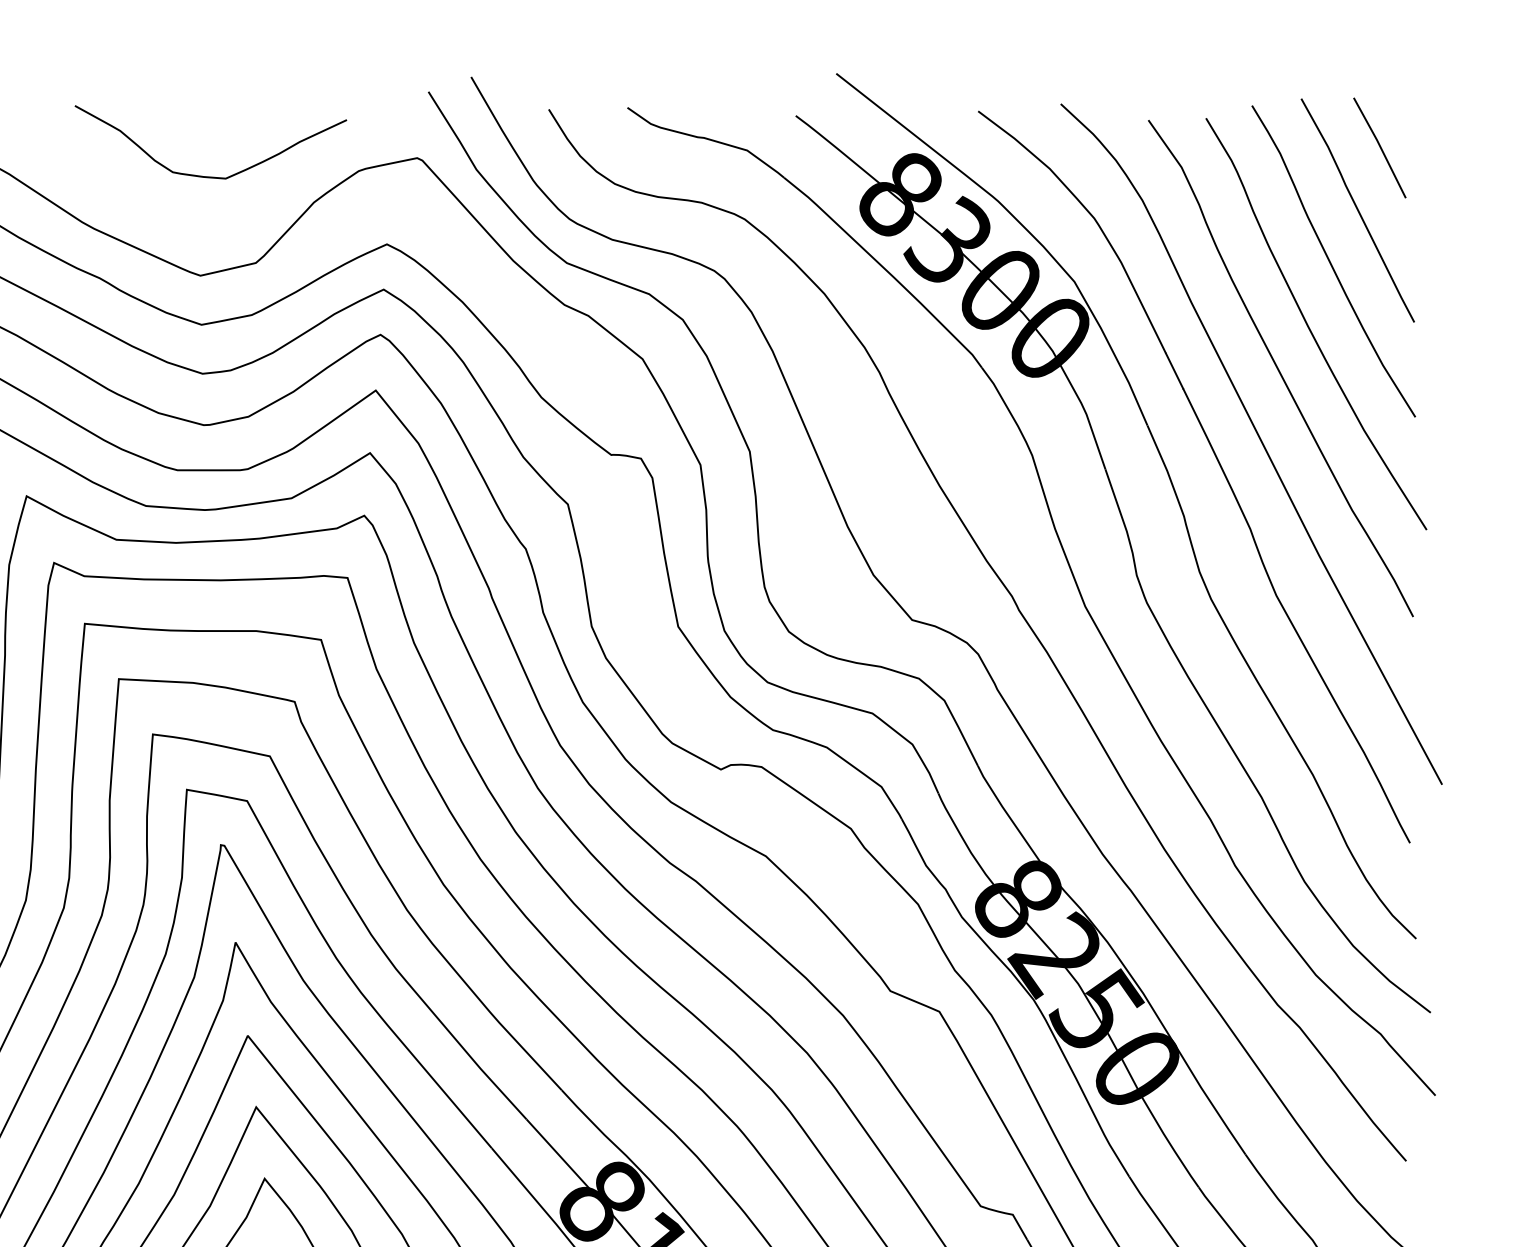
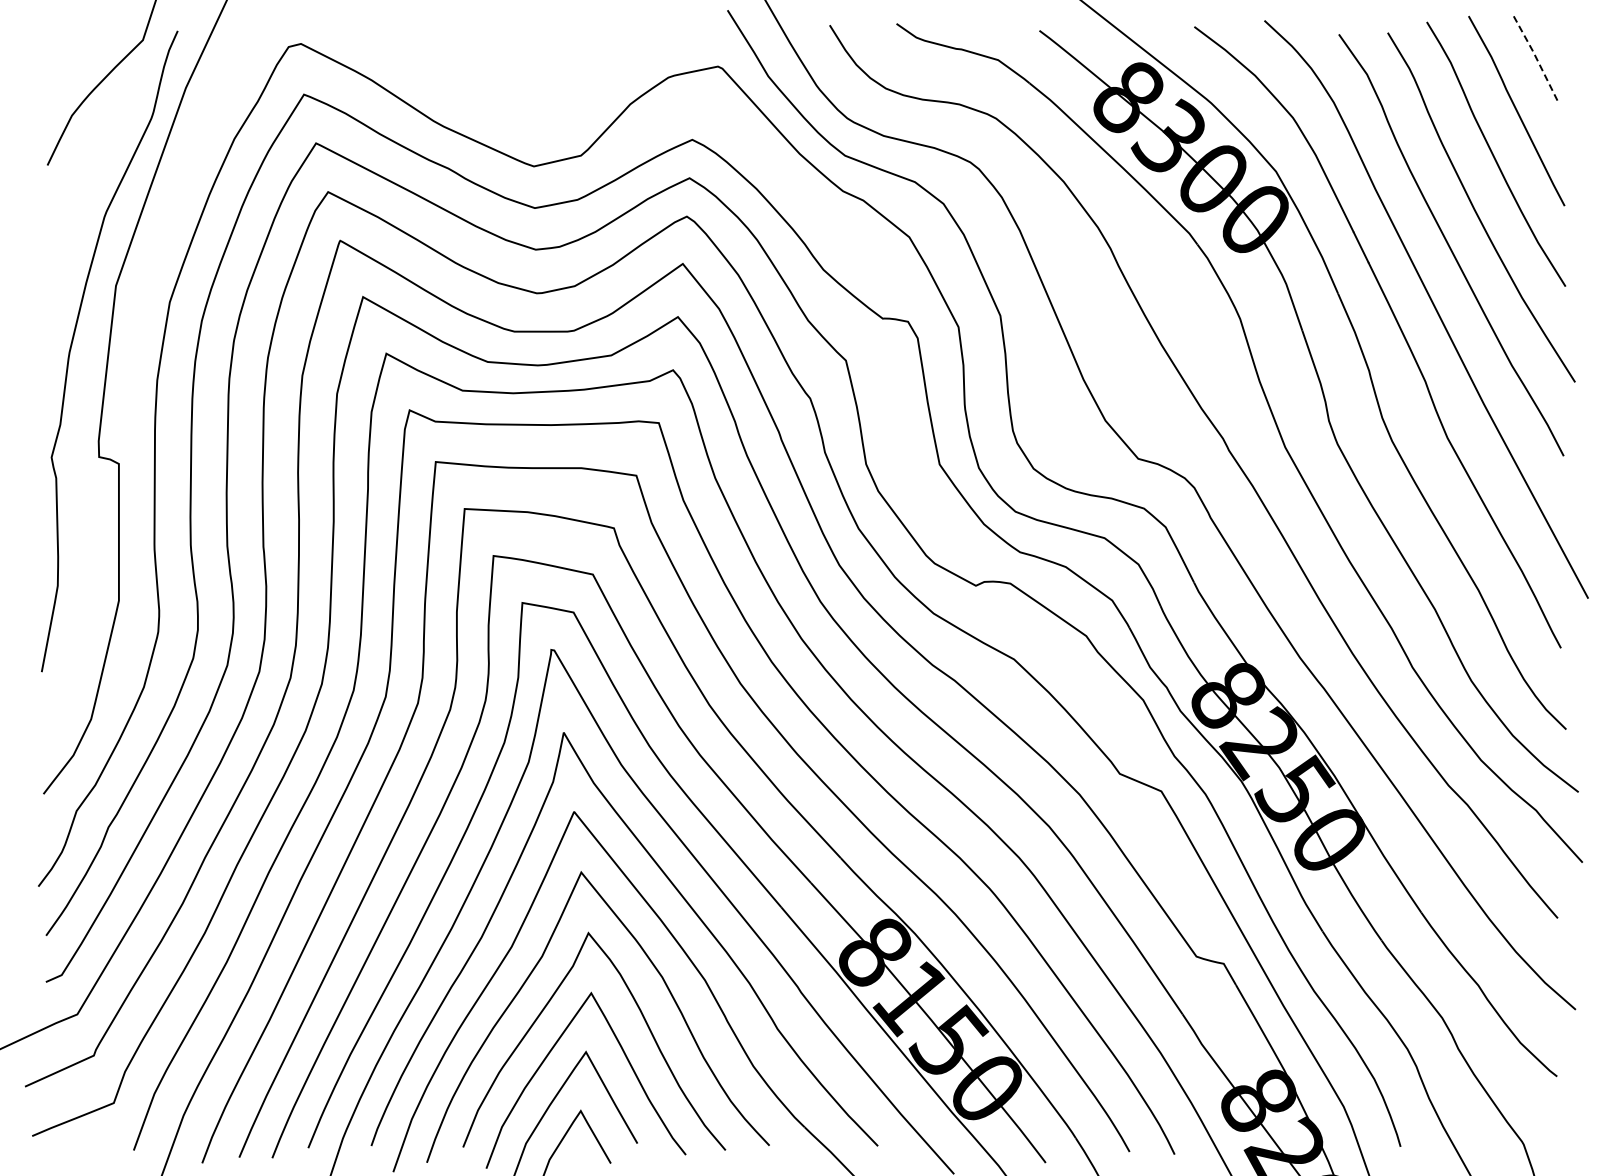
line: (1381, 147) -> (1536, 57), solid -> dashed
curve: (206, 175) -> (539, 81), removed

